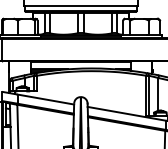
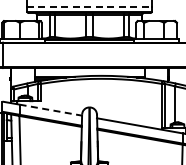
line: (80, 6) -> (89, 7), solid -> dashed
line: (45, 99) -> (50, 110), solid -> dashed

